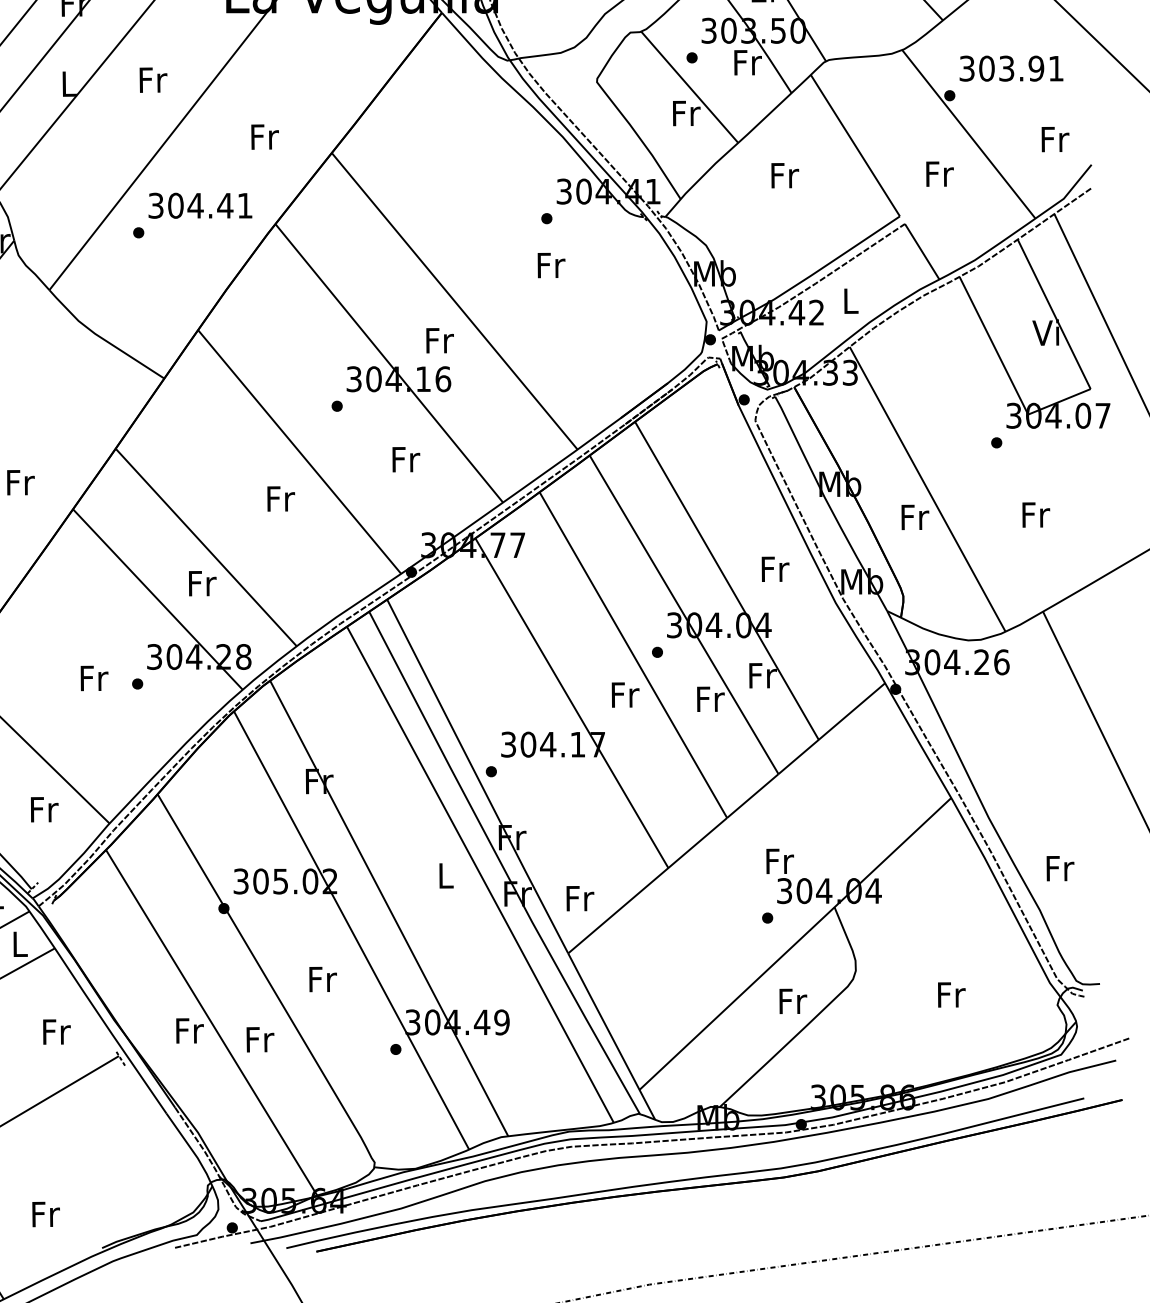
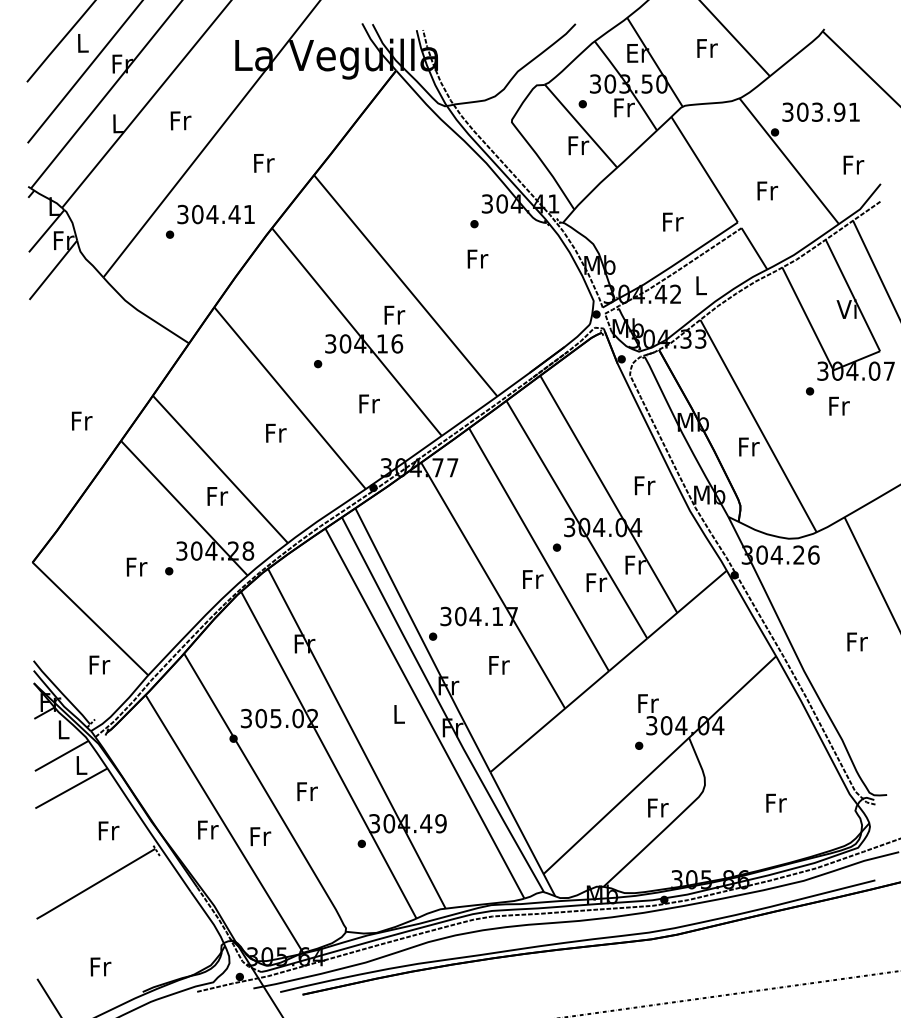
text: (785, 174) -> (673, 221), moved
text: (1036, 514) -> (839, 405), moved
text: (1060, 867) -> (857, 641), moved
text: (580, 898) -> (499, 665), moved

